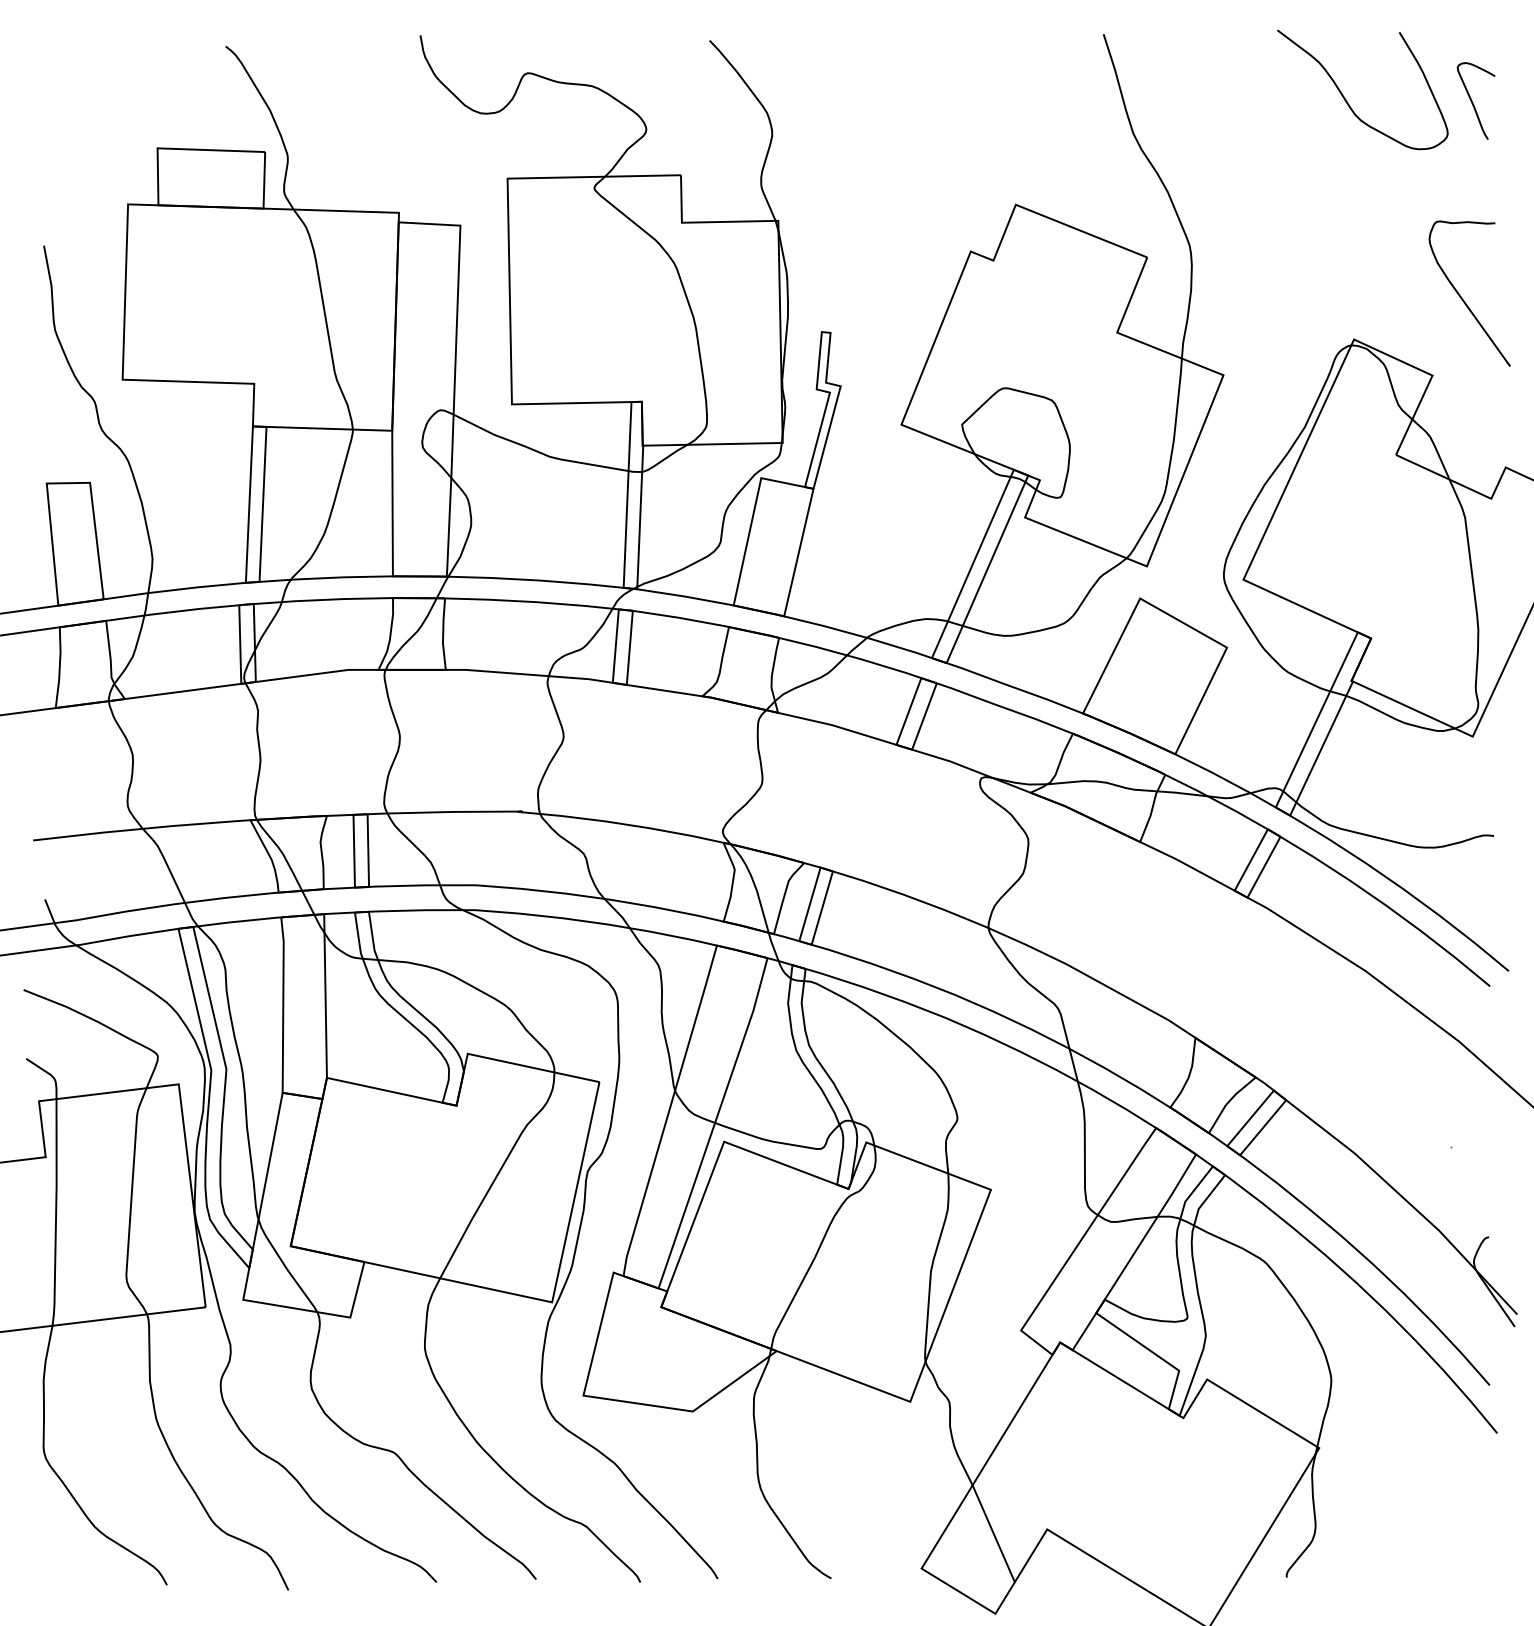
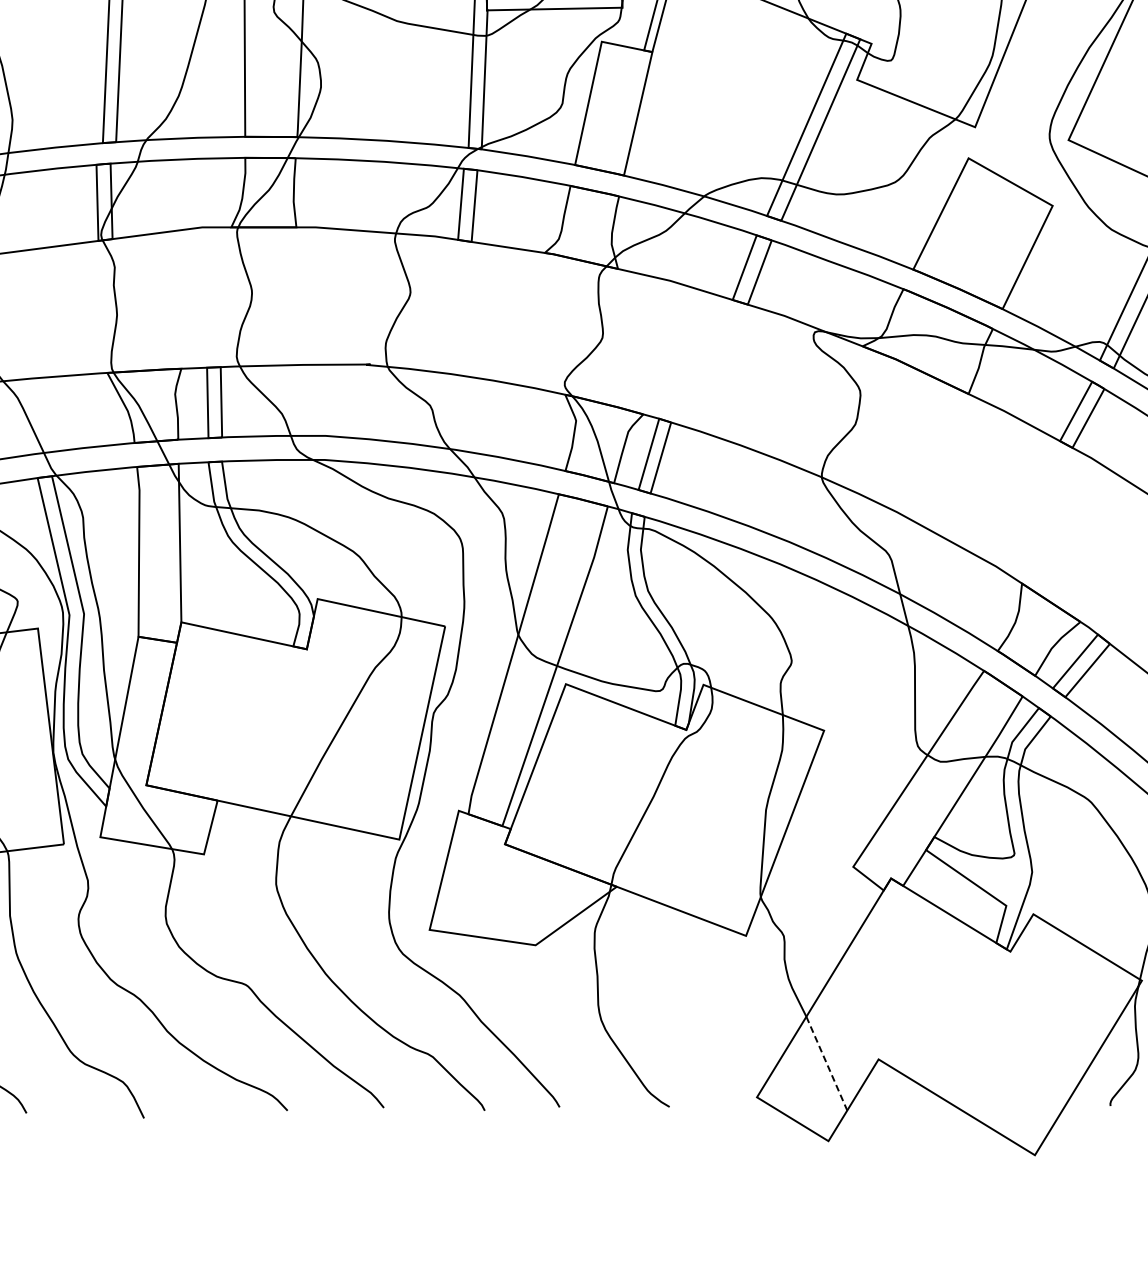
line: (993, 1533) -> (826, 1063), solid -> dashed

